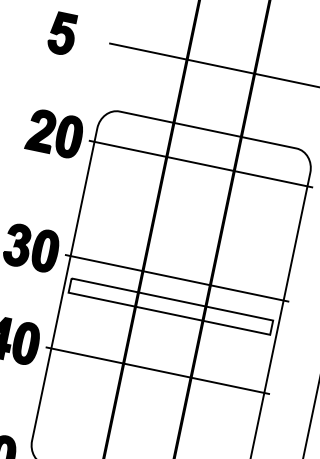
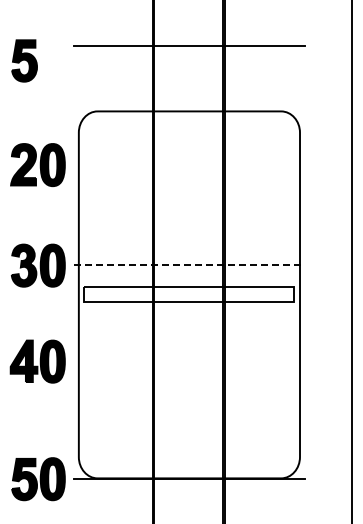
part: (62, 33) -> (24, 60), moved
part: (54, 134) -> (37, 165), moved
line: (200, 163) -> (188, 146), removed
line: (177, 278) -> (189, 265), solid -> dashed
line: (156, 370) -> (188, 361), removed

